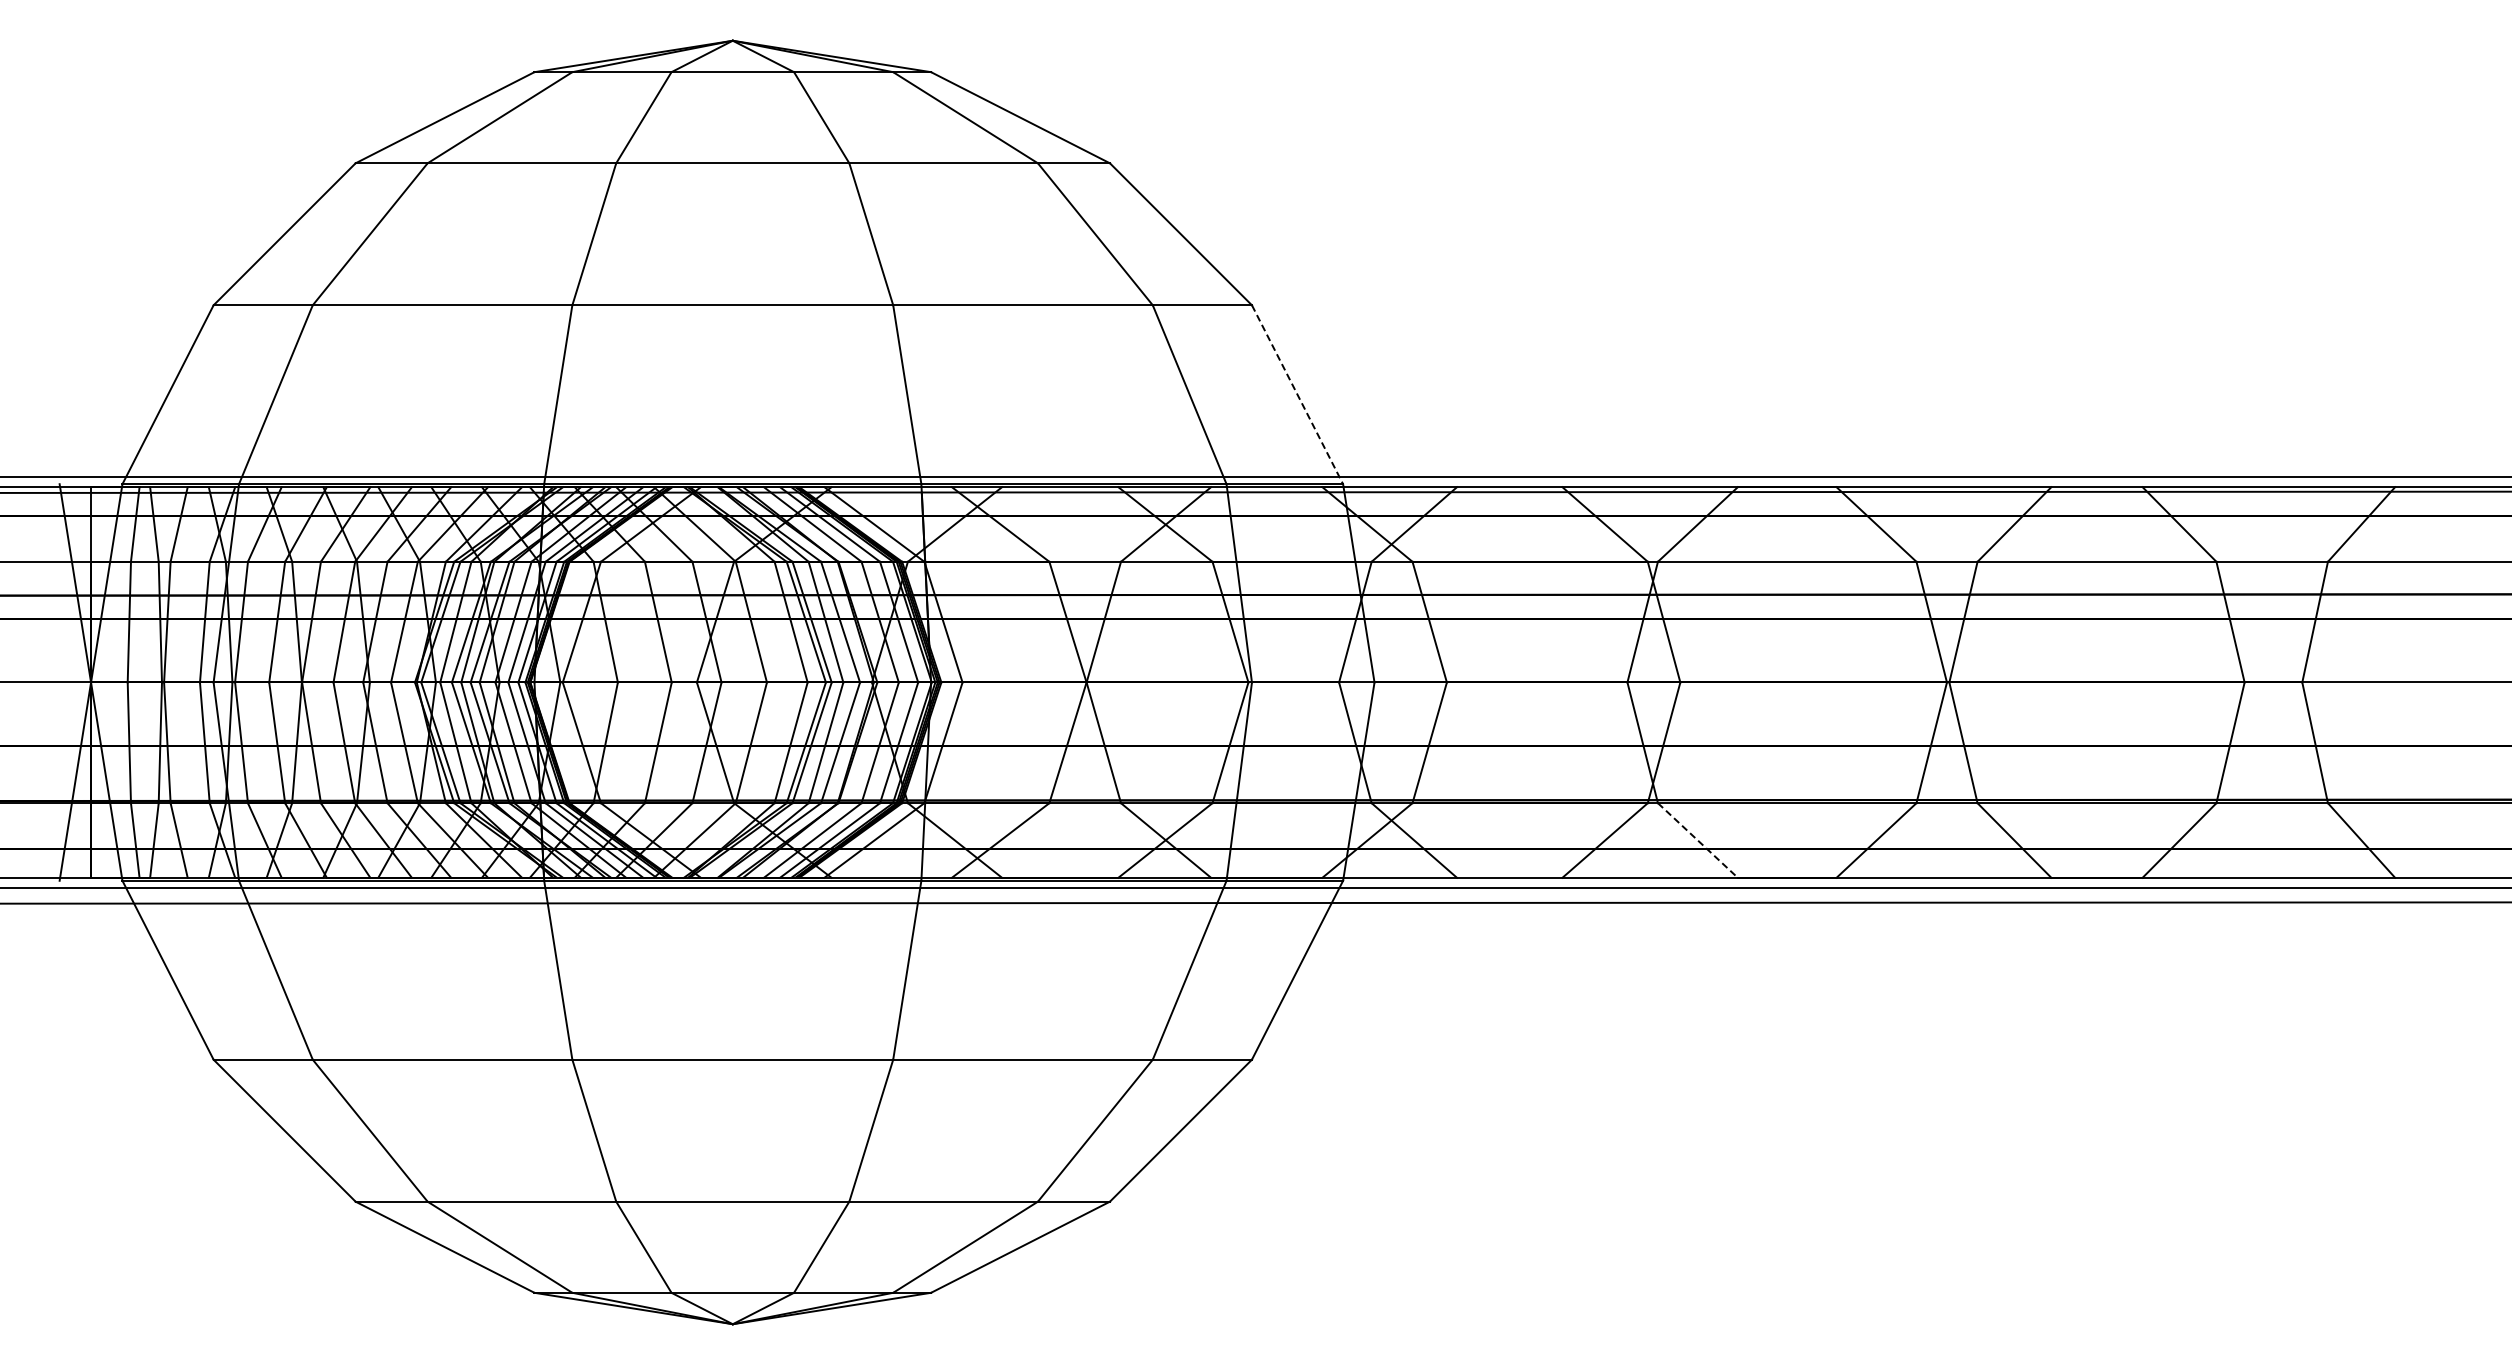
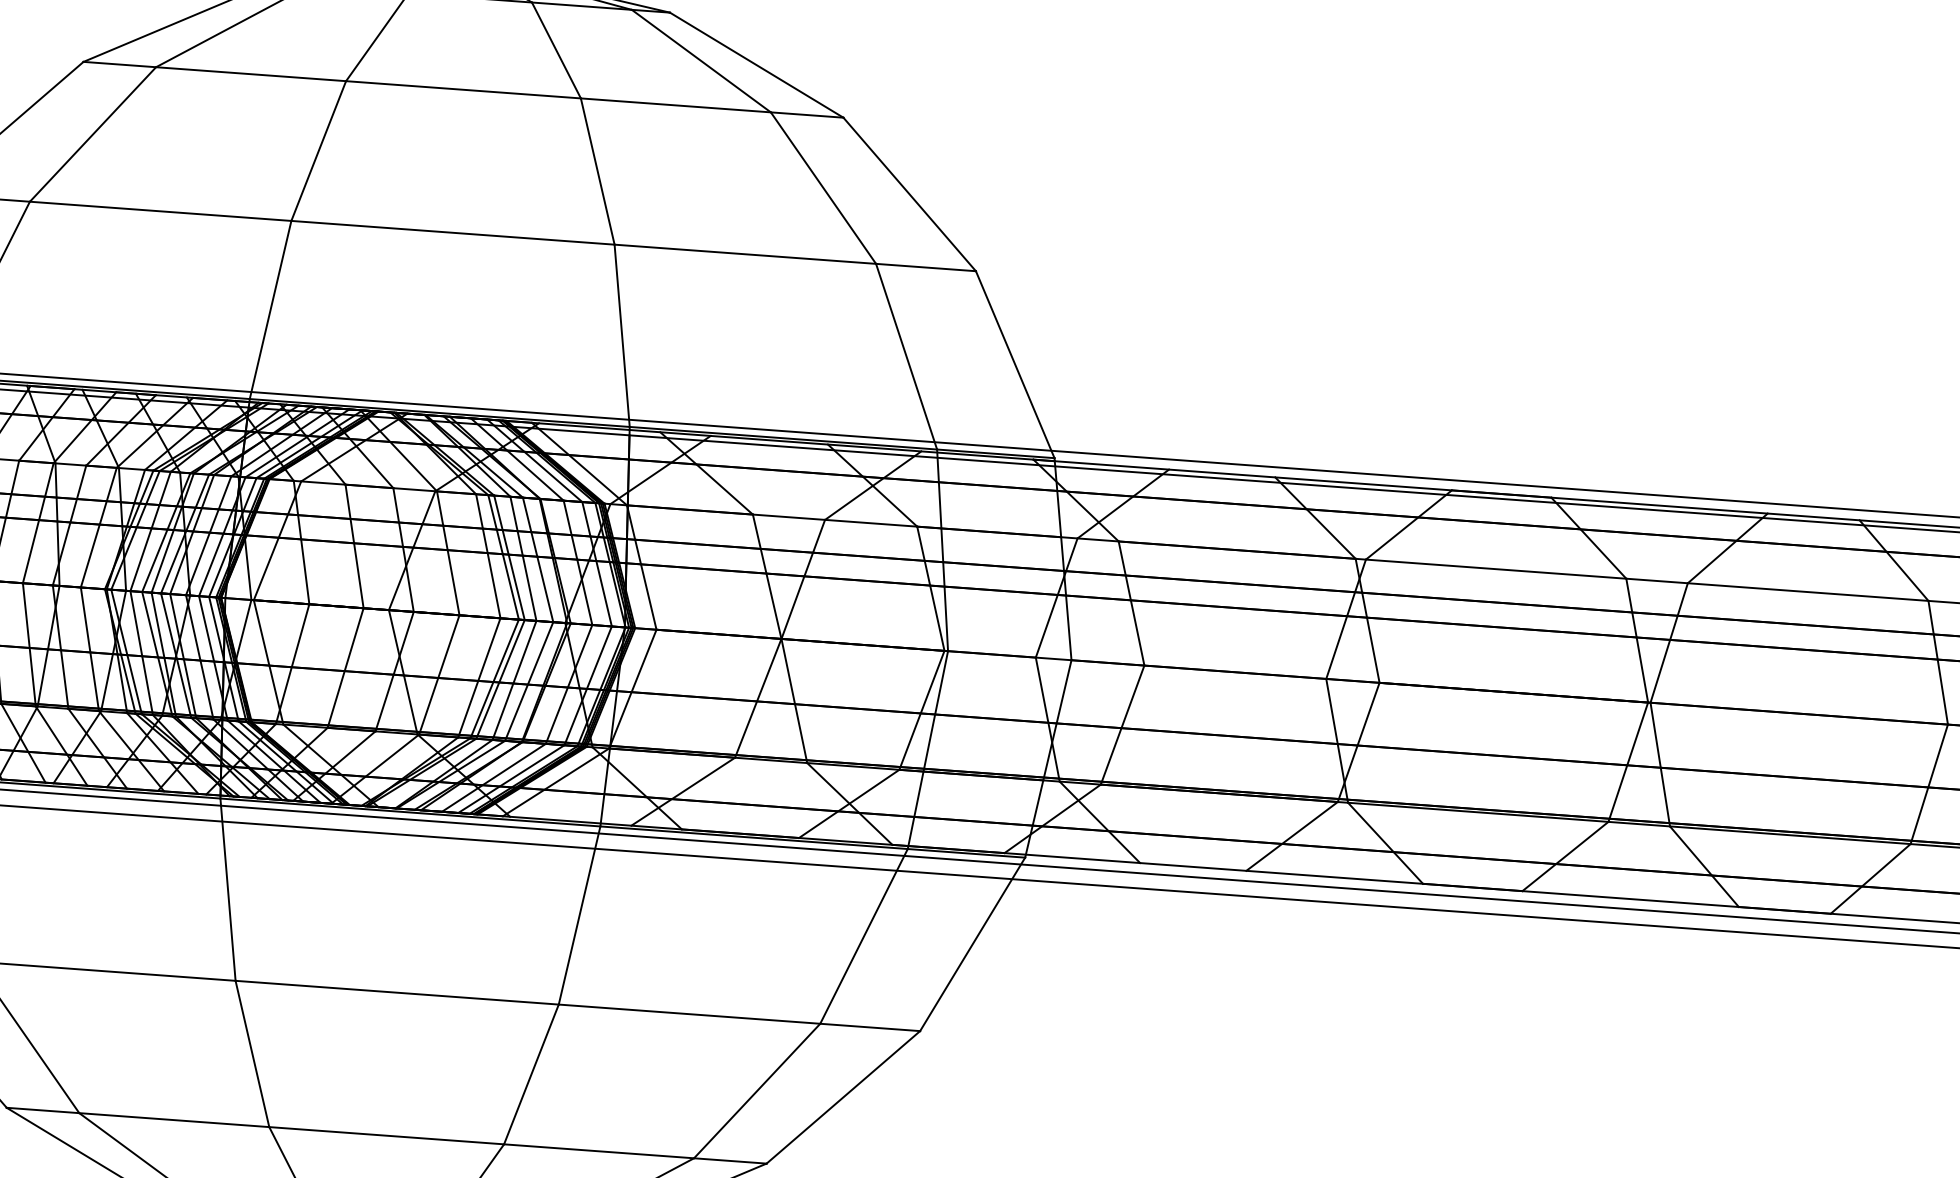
line: (1297, 395) -> (1015, 365), dashed -> solid
line: (1697, 840) -> (1385, 843), dashed -> solid

